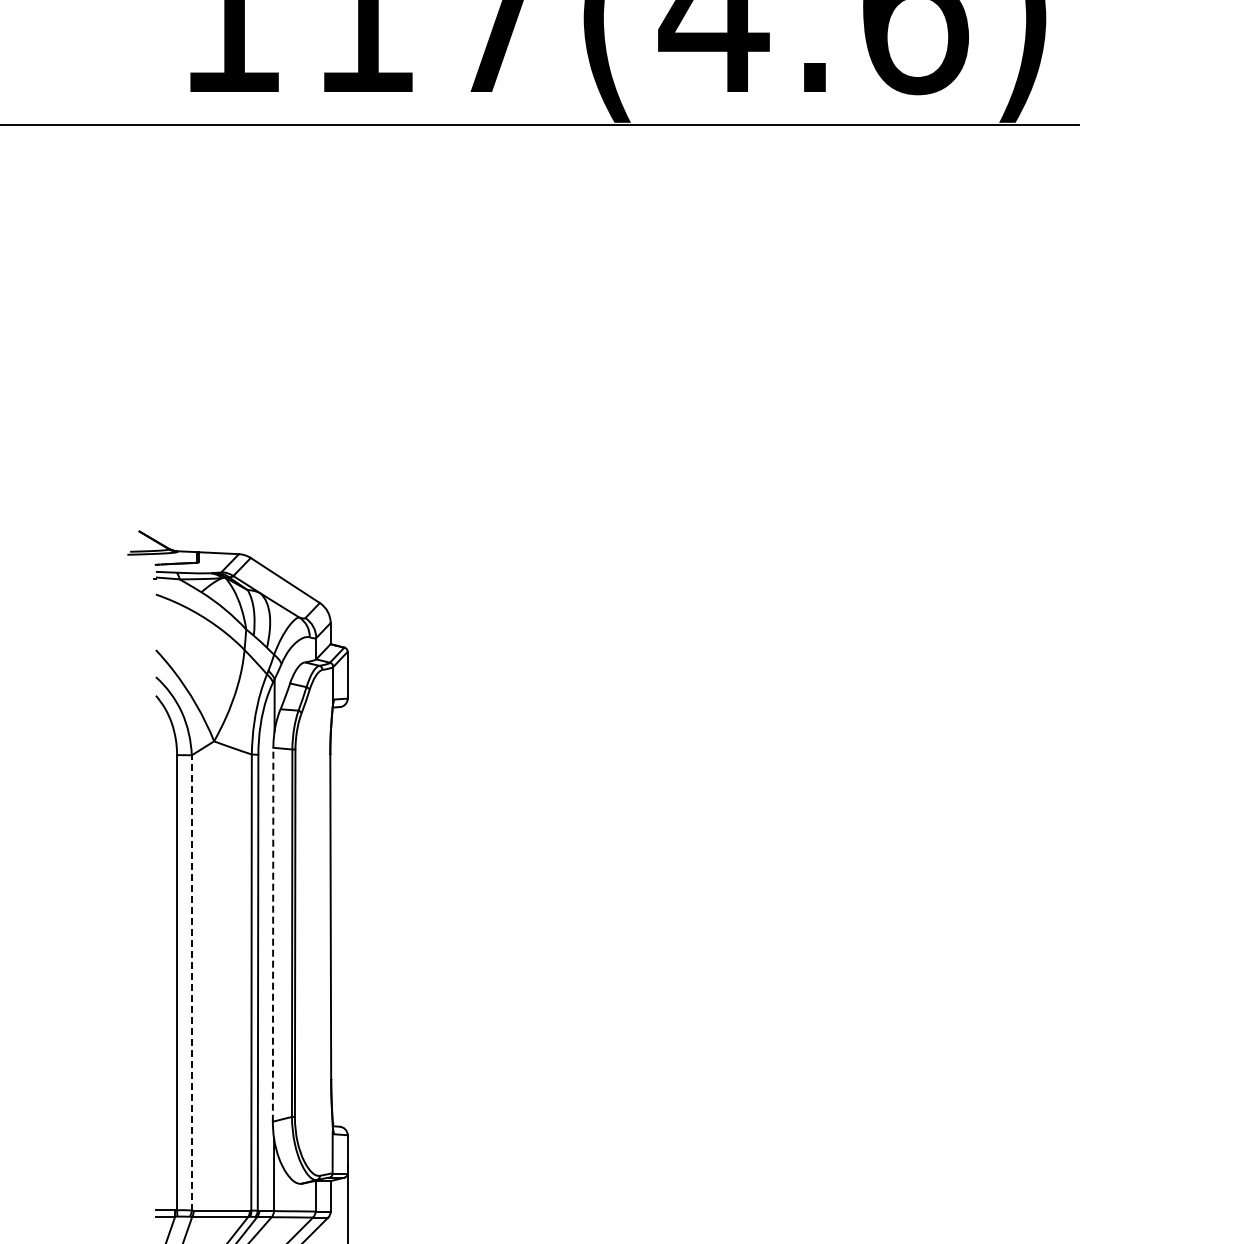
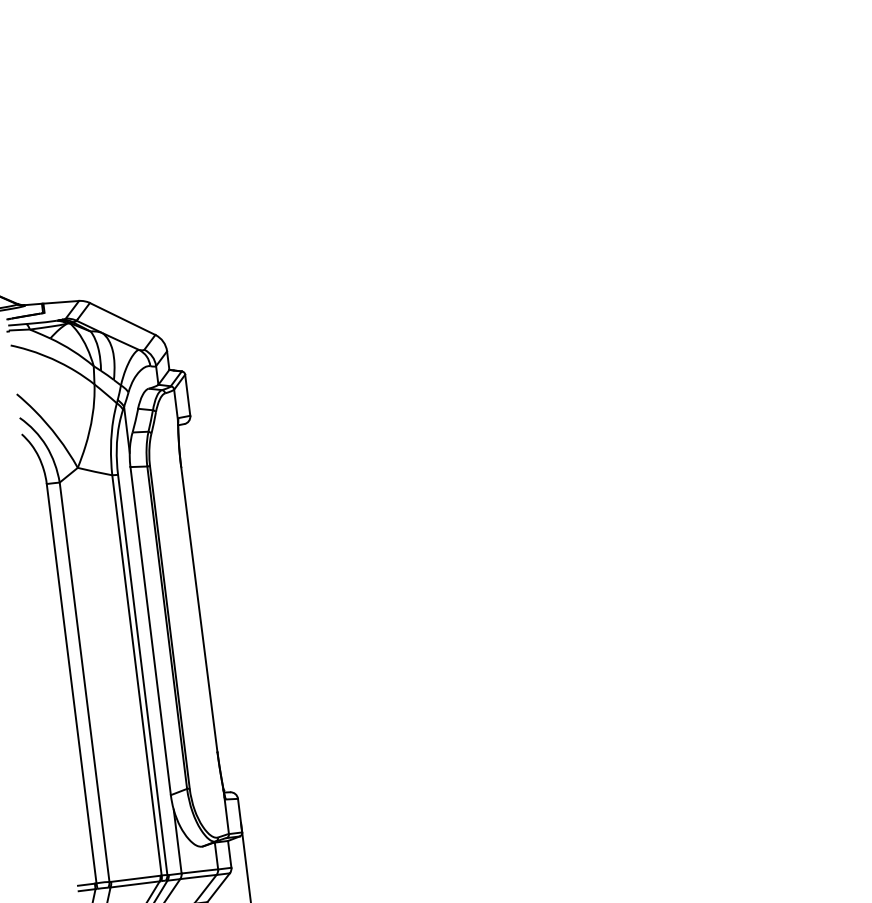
line: (273, 934) -> (150, 630), dashed -> solid
line: (191, 982) -> (84, 681), dashed -> solid

